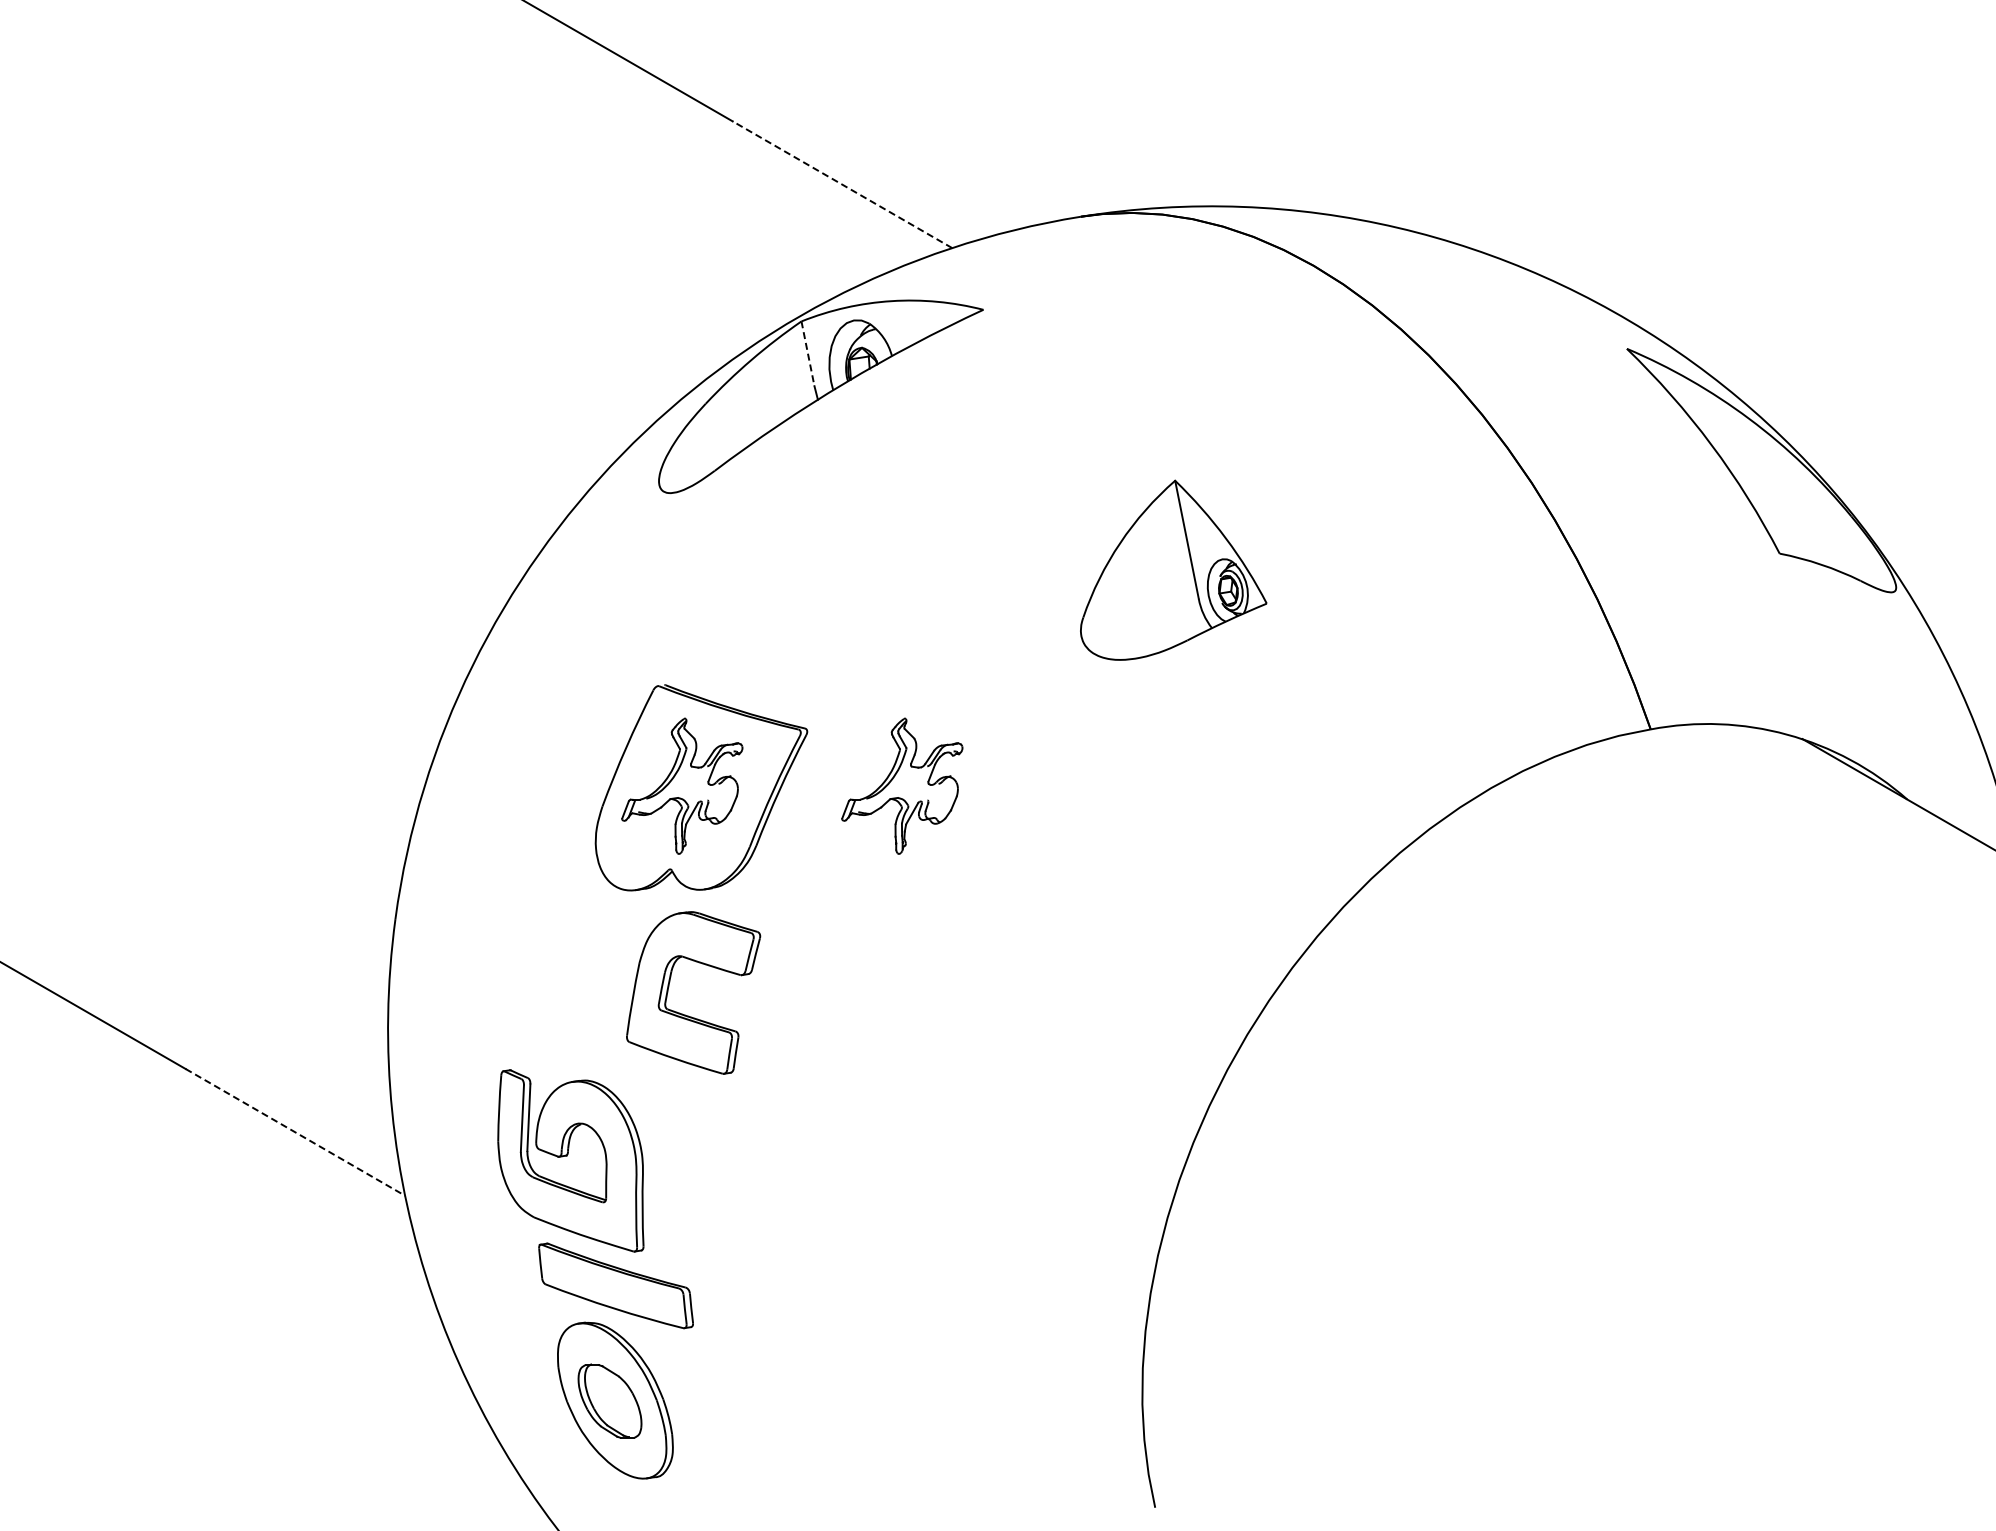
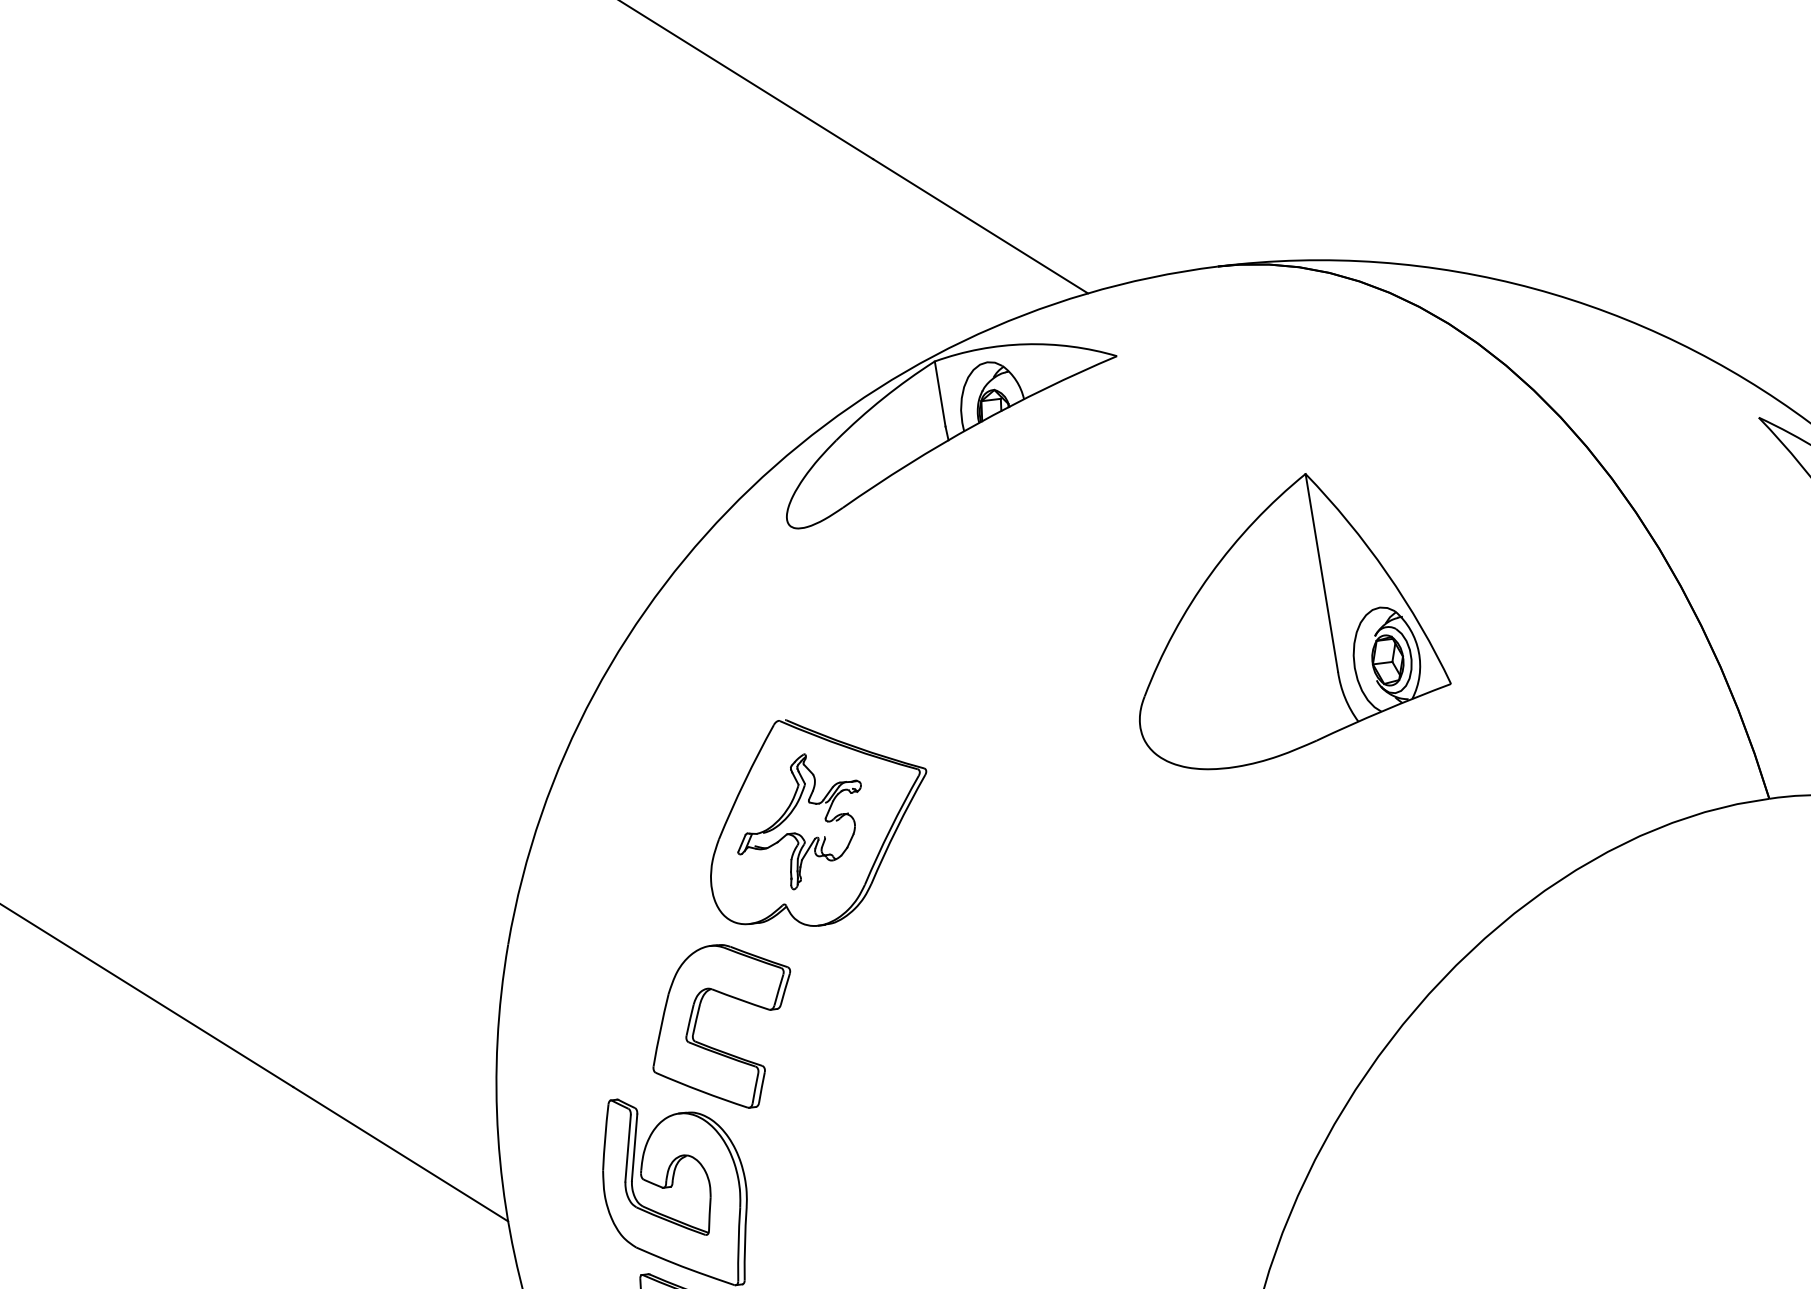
line: (842, 184) -> (980, 226), dashed -> solid
line: (808, 354) -> (940, 394), dashed -> solid
part: (1173, 570) -> (1297, 623), size x1.67
part: (902, 785) -> (1019, 828), removed
part: (685, 1014) -> (712, 1047), moved
line: (295, 1132) -> (400, 1154), dashed -> solid

